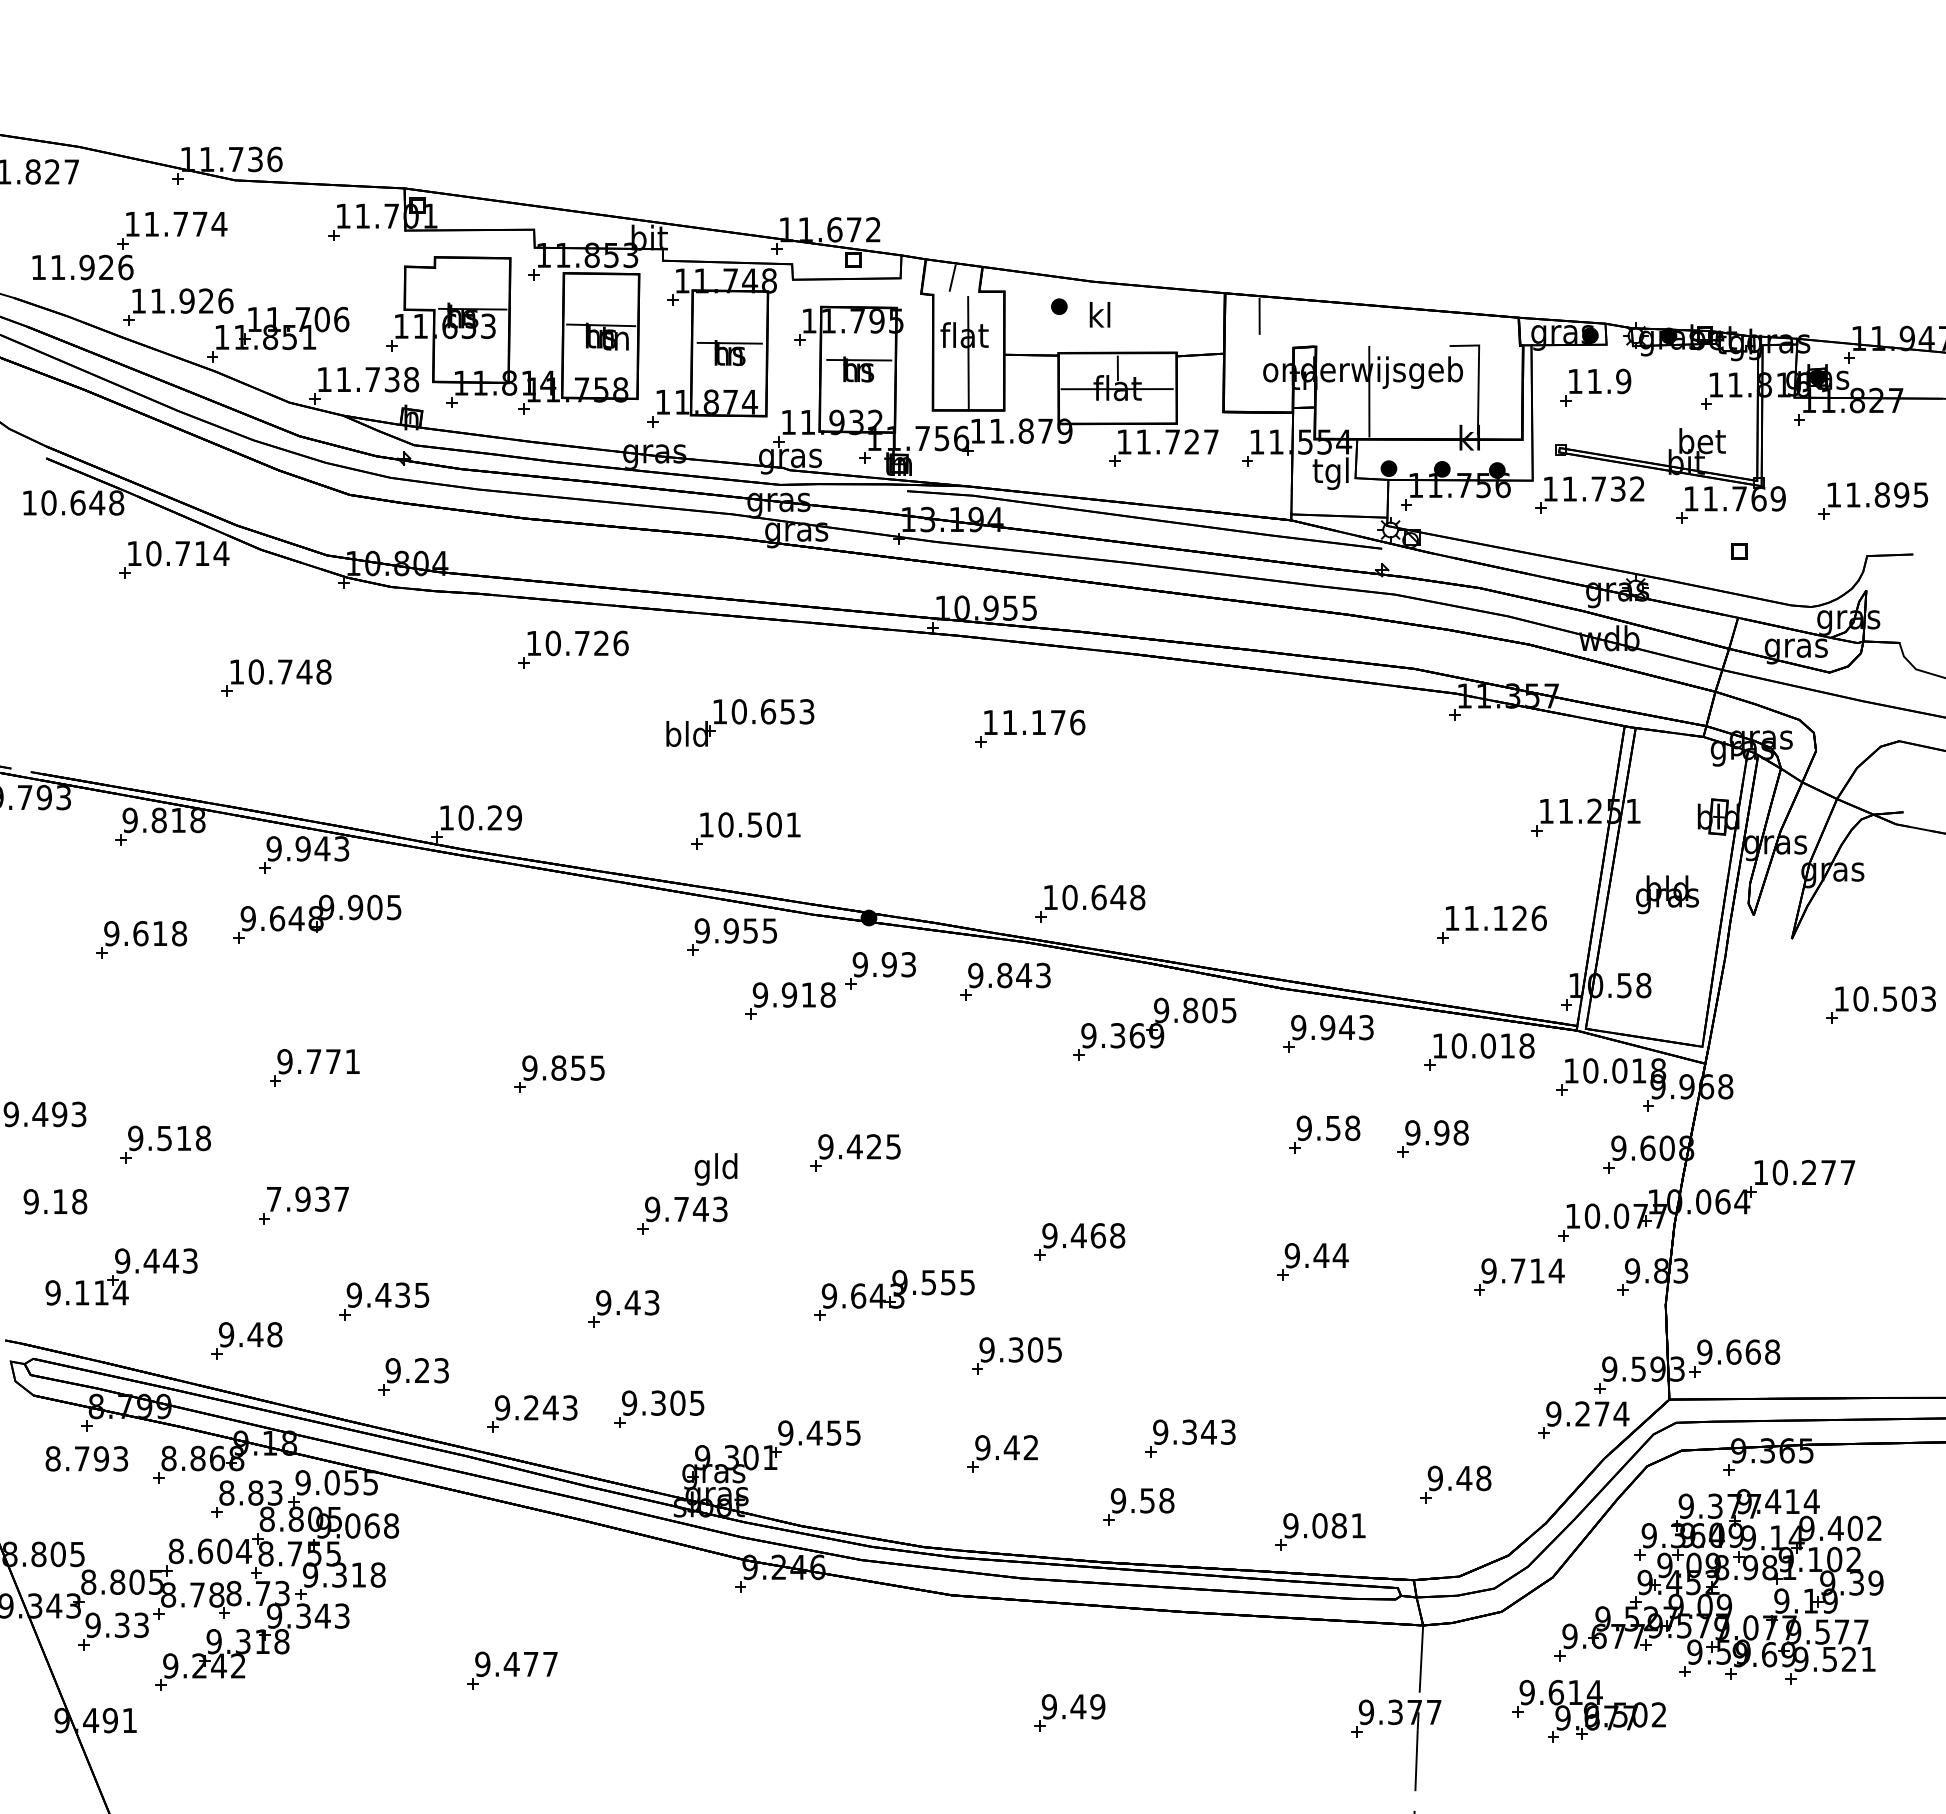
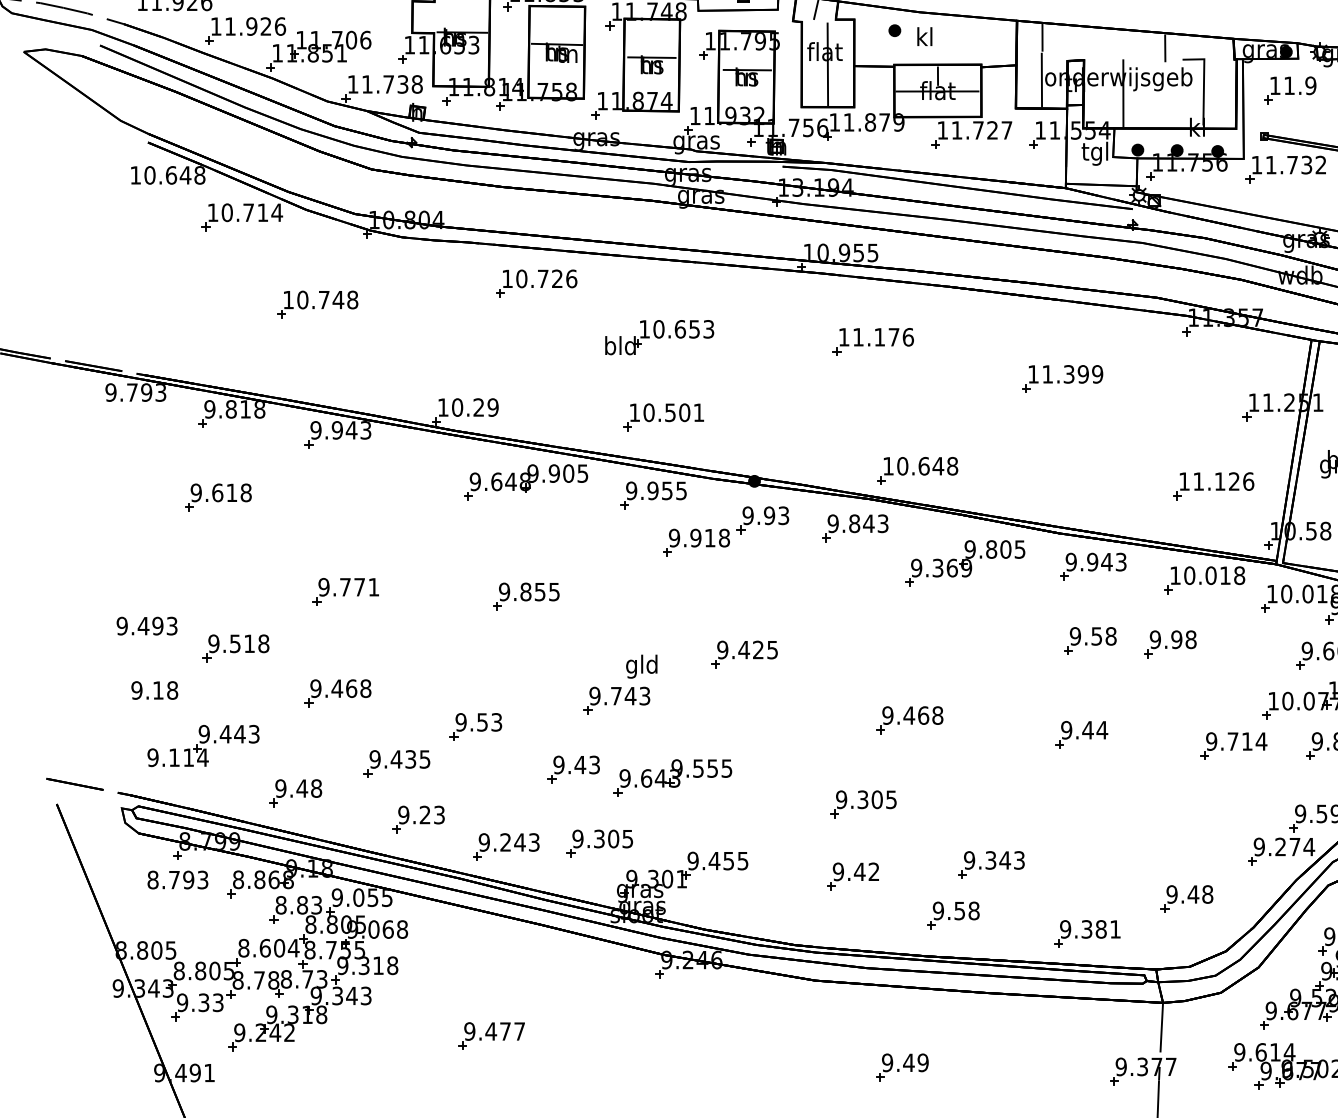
line: (1426, 330) -> (1165, 48), added
line: (1258, 373) -> (1041, 79), added
part: (1286, 778) -> (1062, 378), added
part: (317, 918) -> (526, 481), moved
text: (307, 1198) -> (340, 688), 7.937 -> 9.468
part: (491, 1250) -> (476, 726), added
part: (894, 1295) -> (673, 778), moved
text: (1319, 1525) -> (1086, 929), 9.081 -> 9.381

